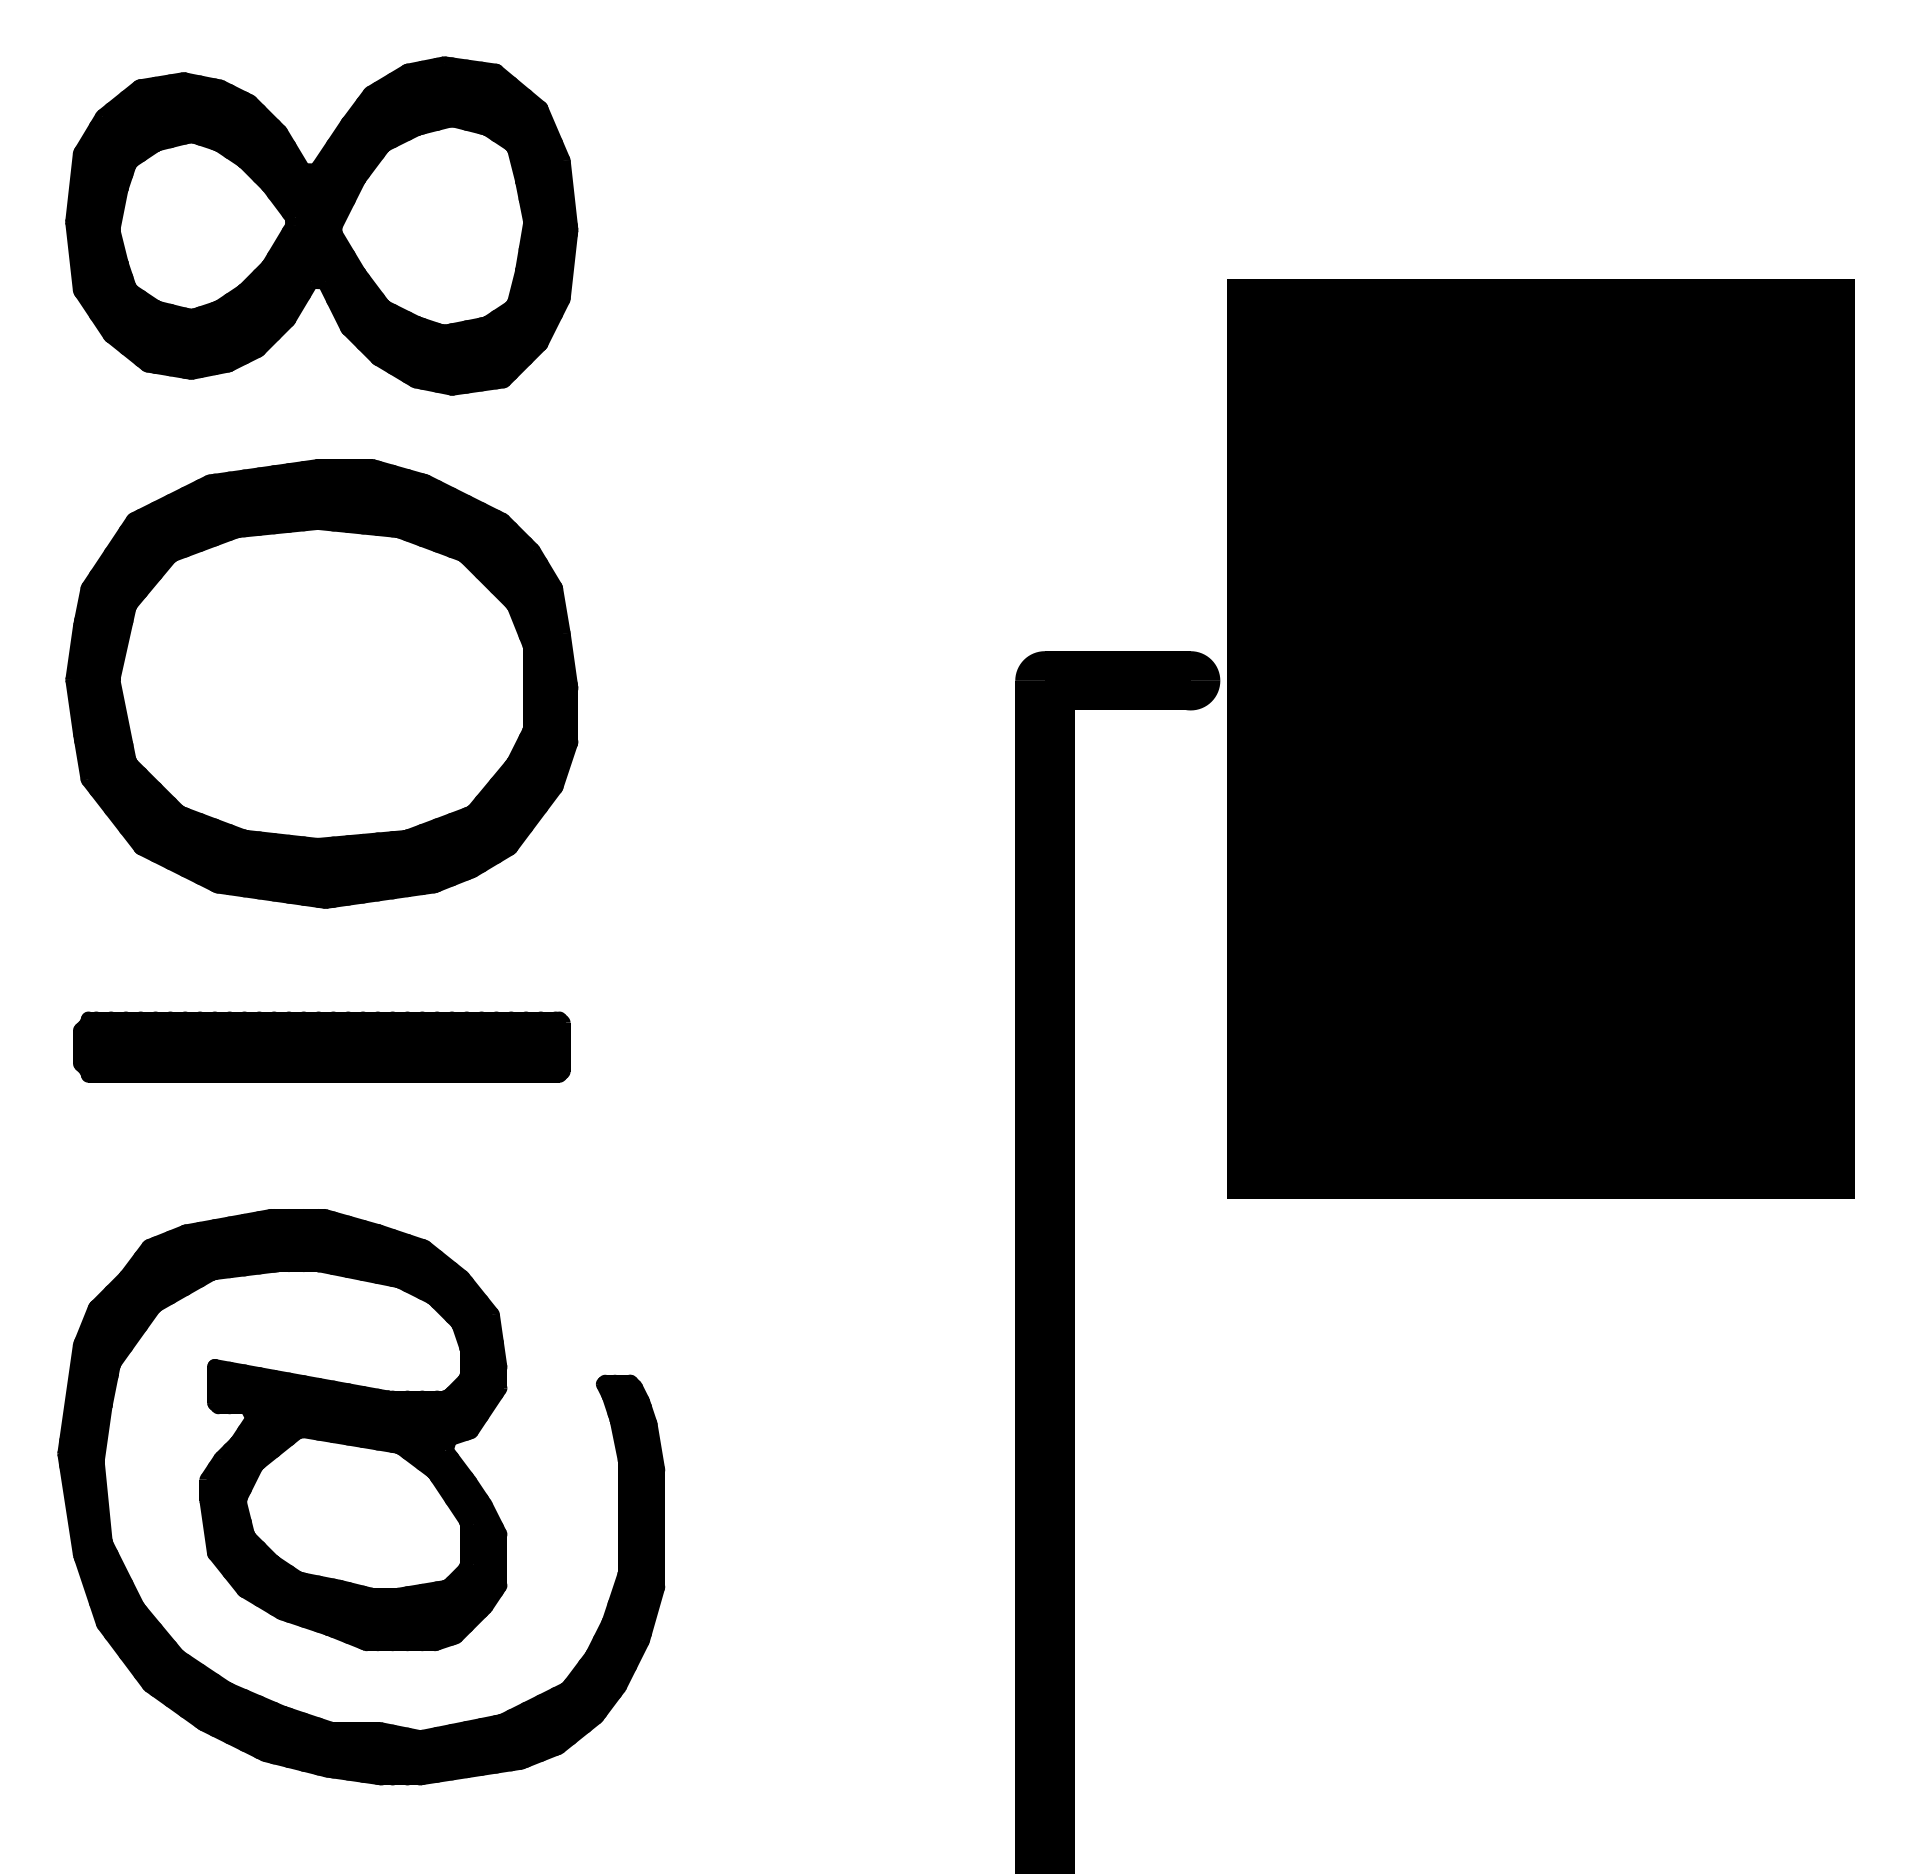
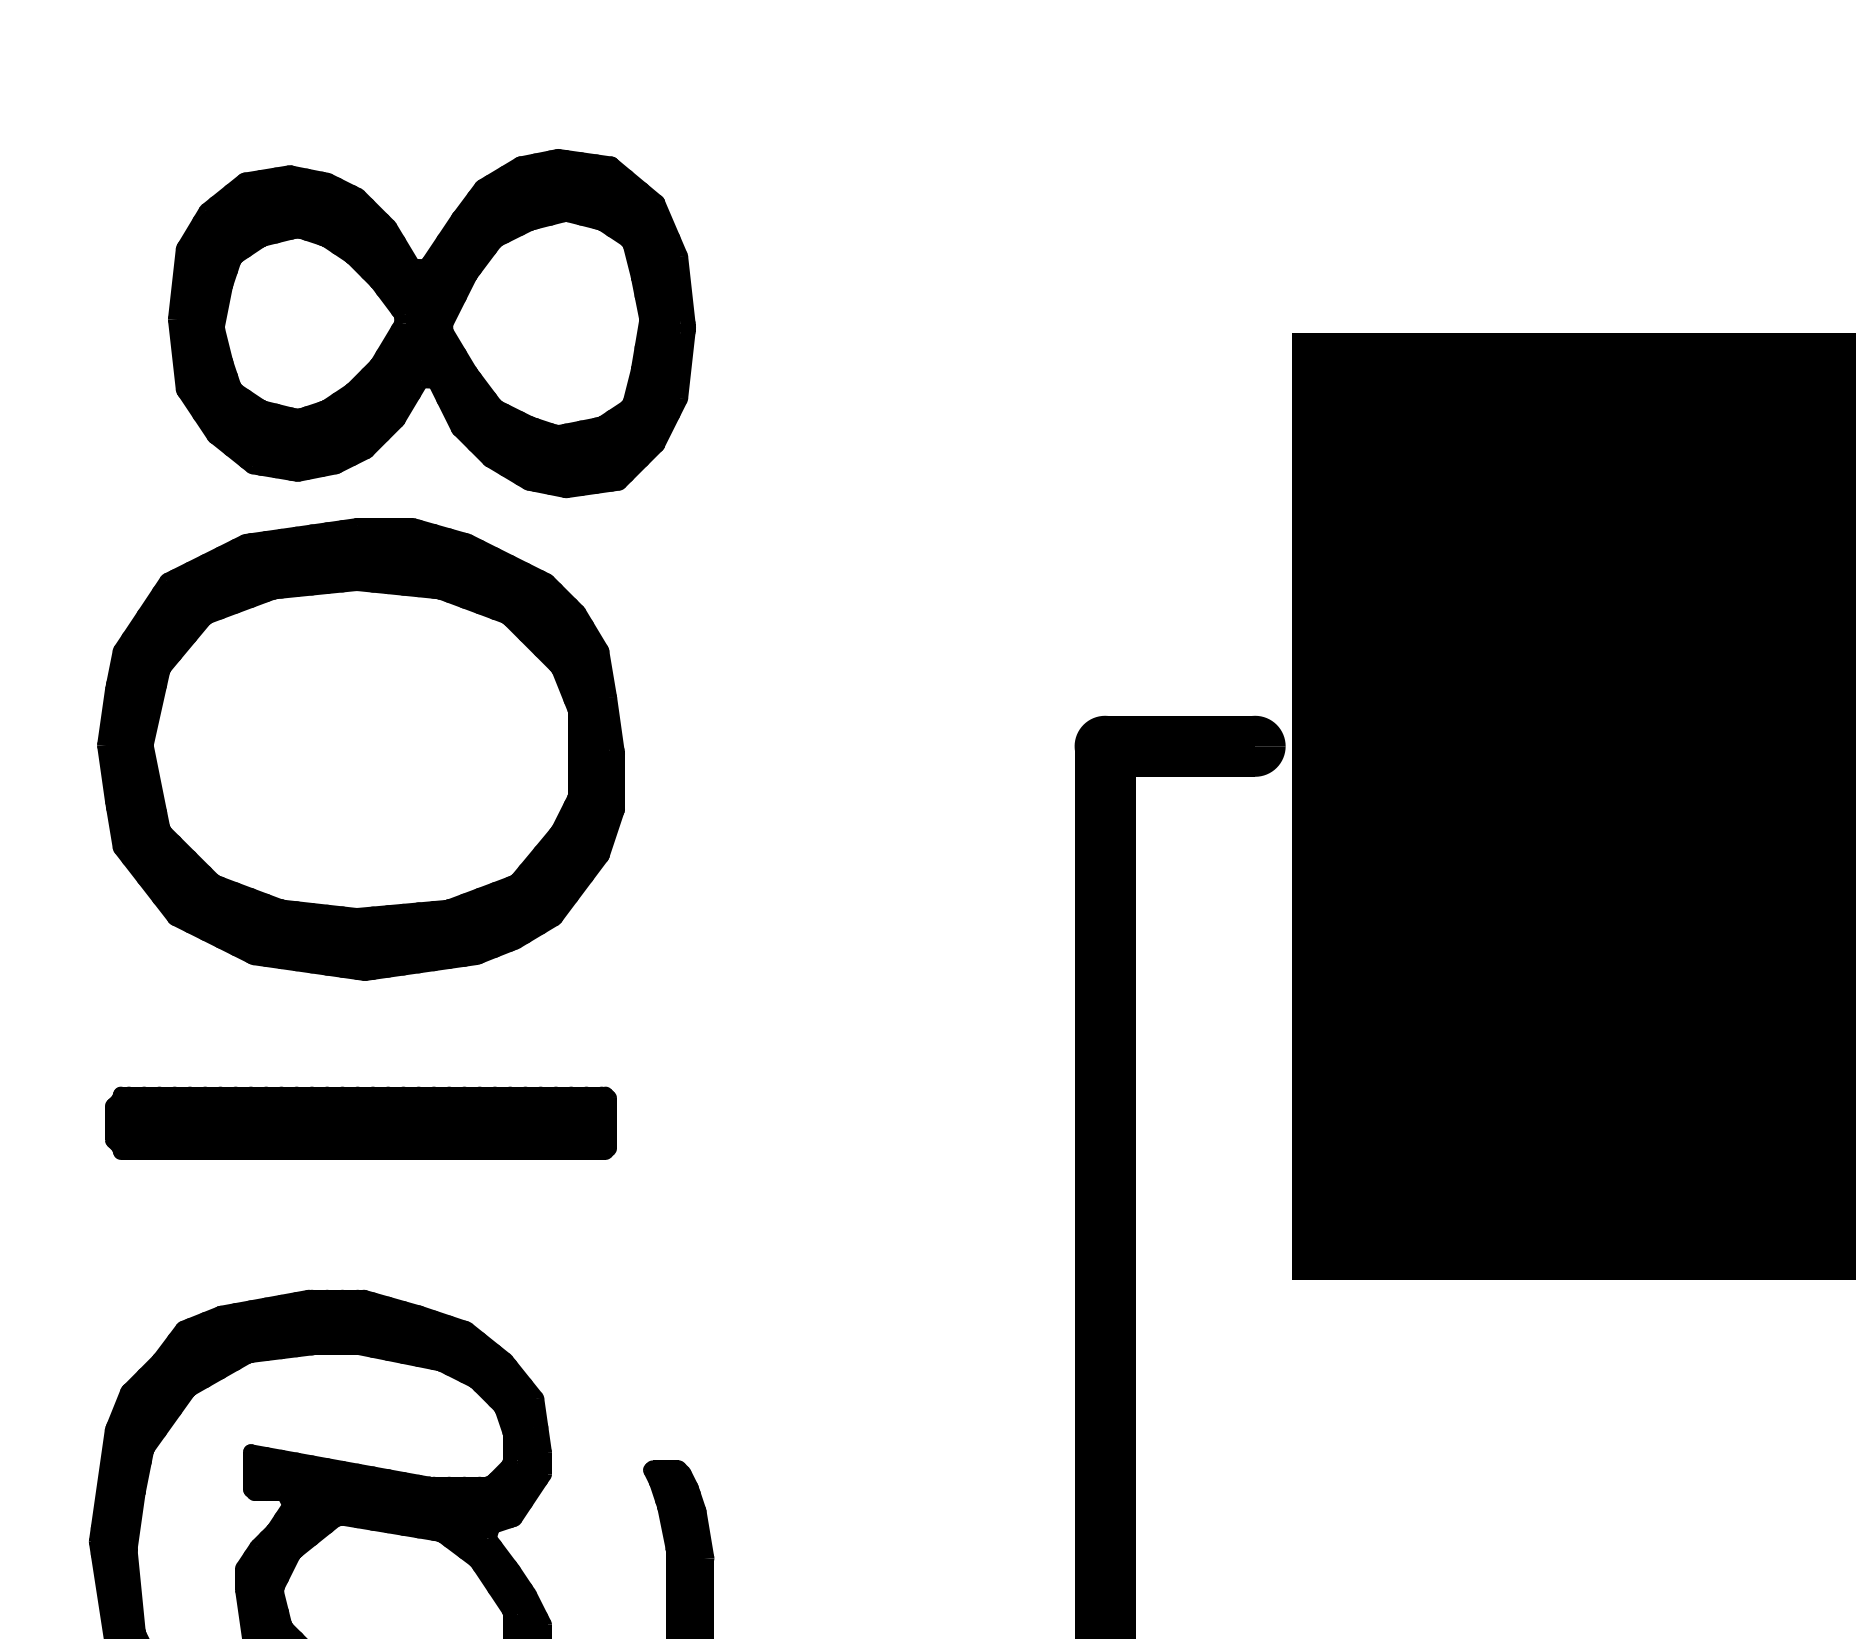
part: (321, 225) -> (431, 323), moved

